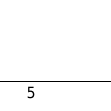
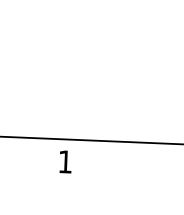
text: (30, 92) -> (64, 162), 5 -> 1

